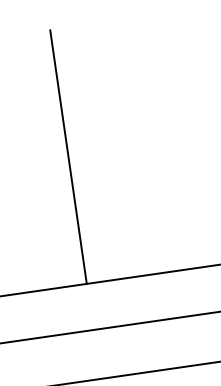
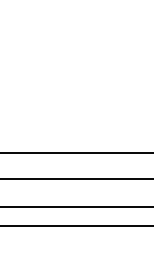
line: (69, 156) -> (32, 80), removed

